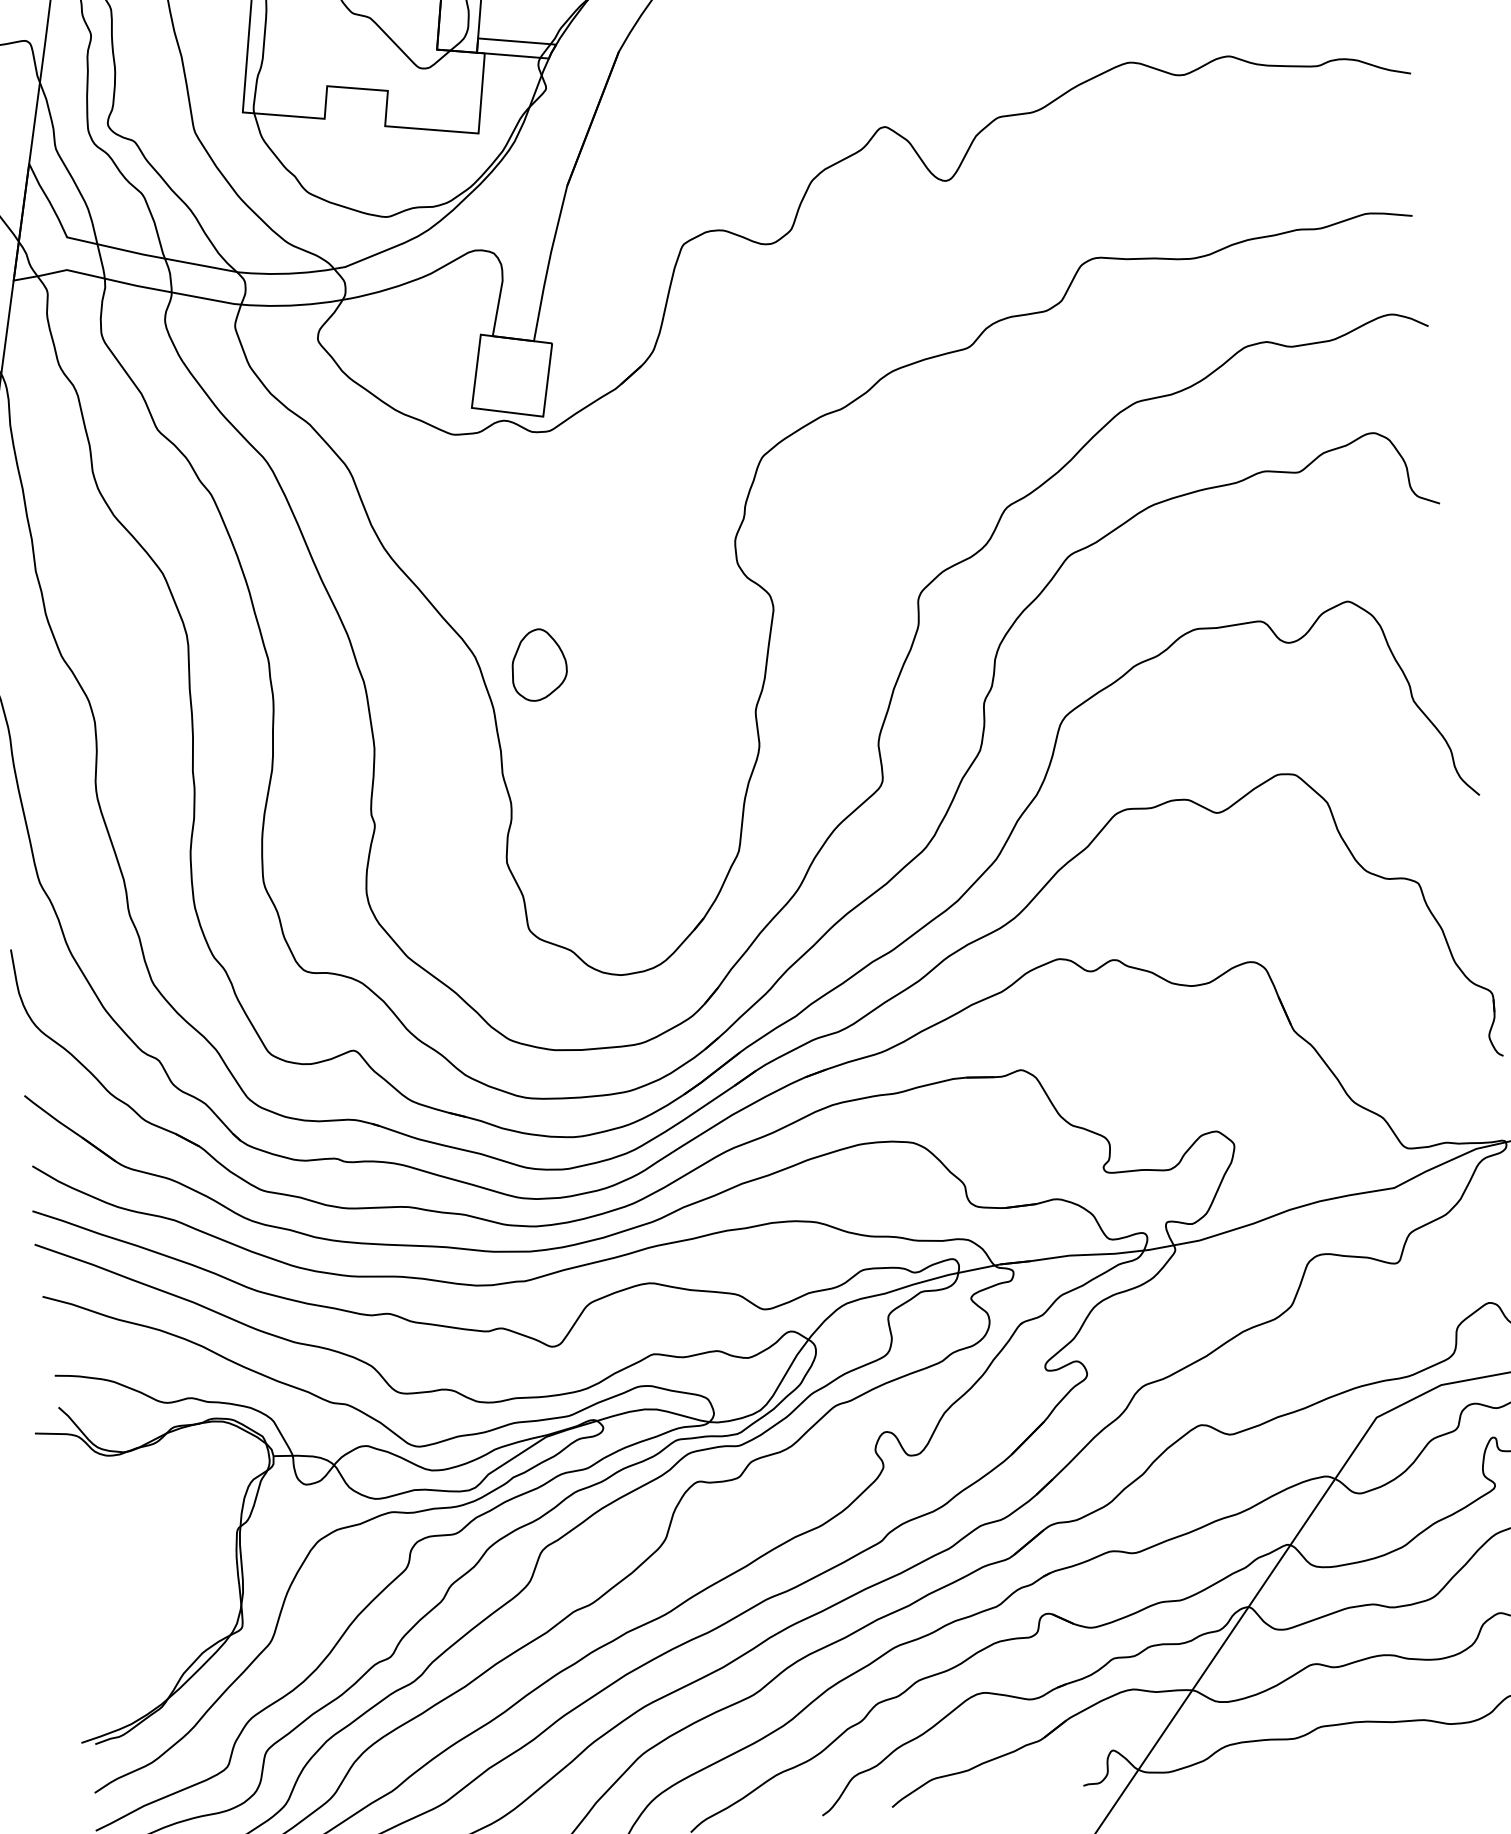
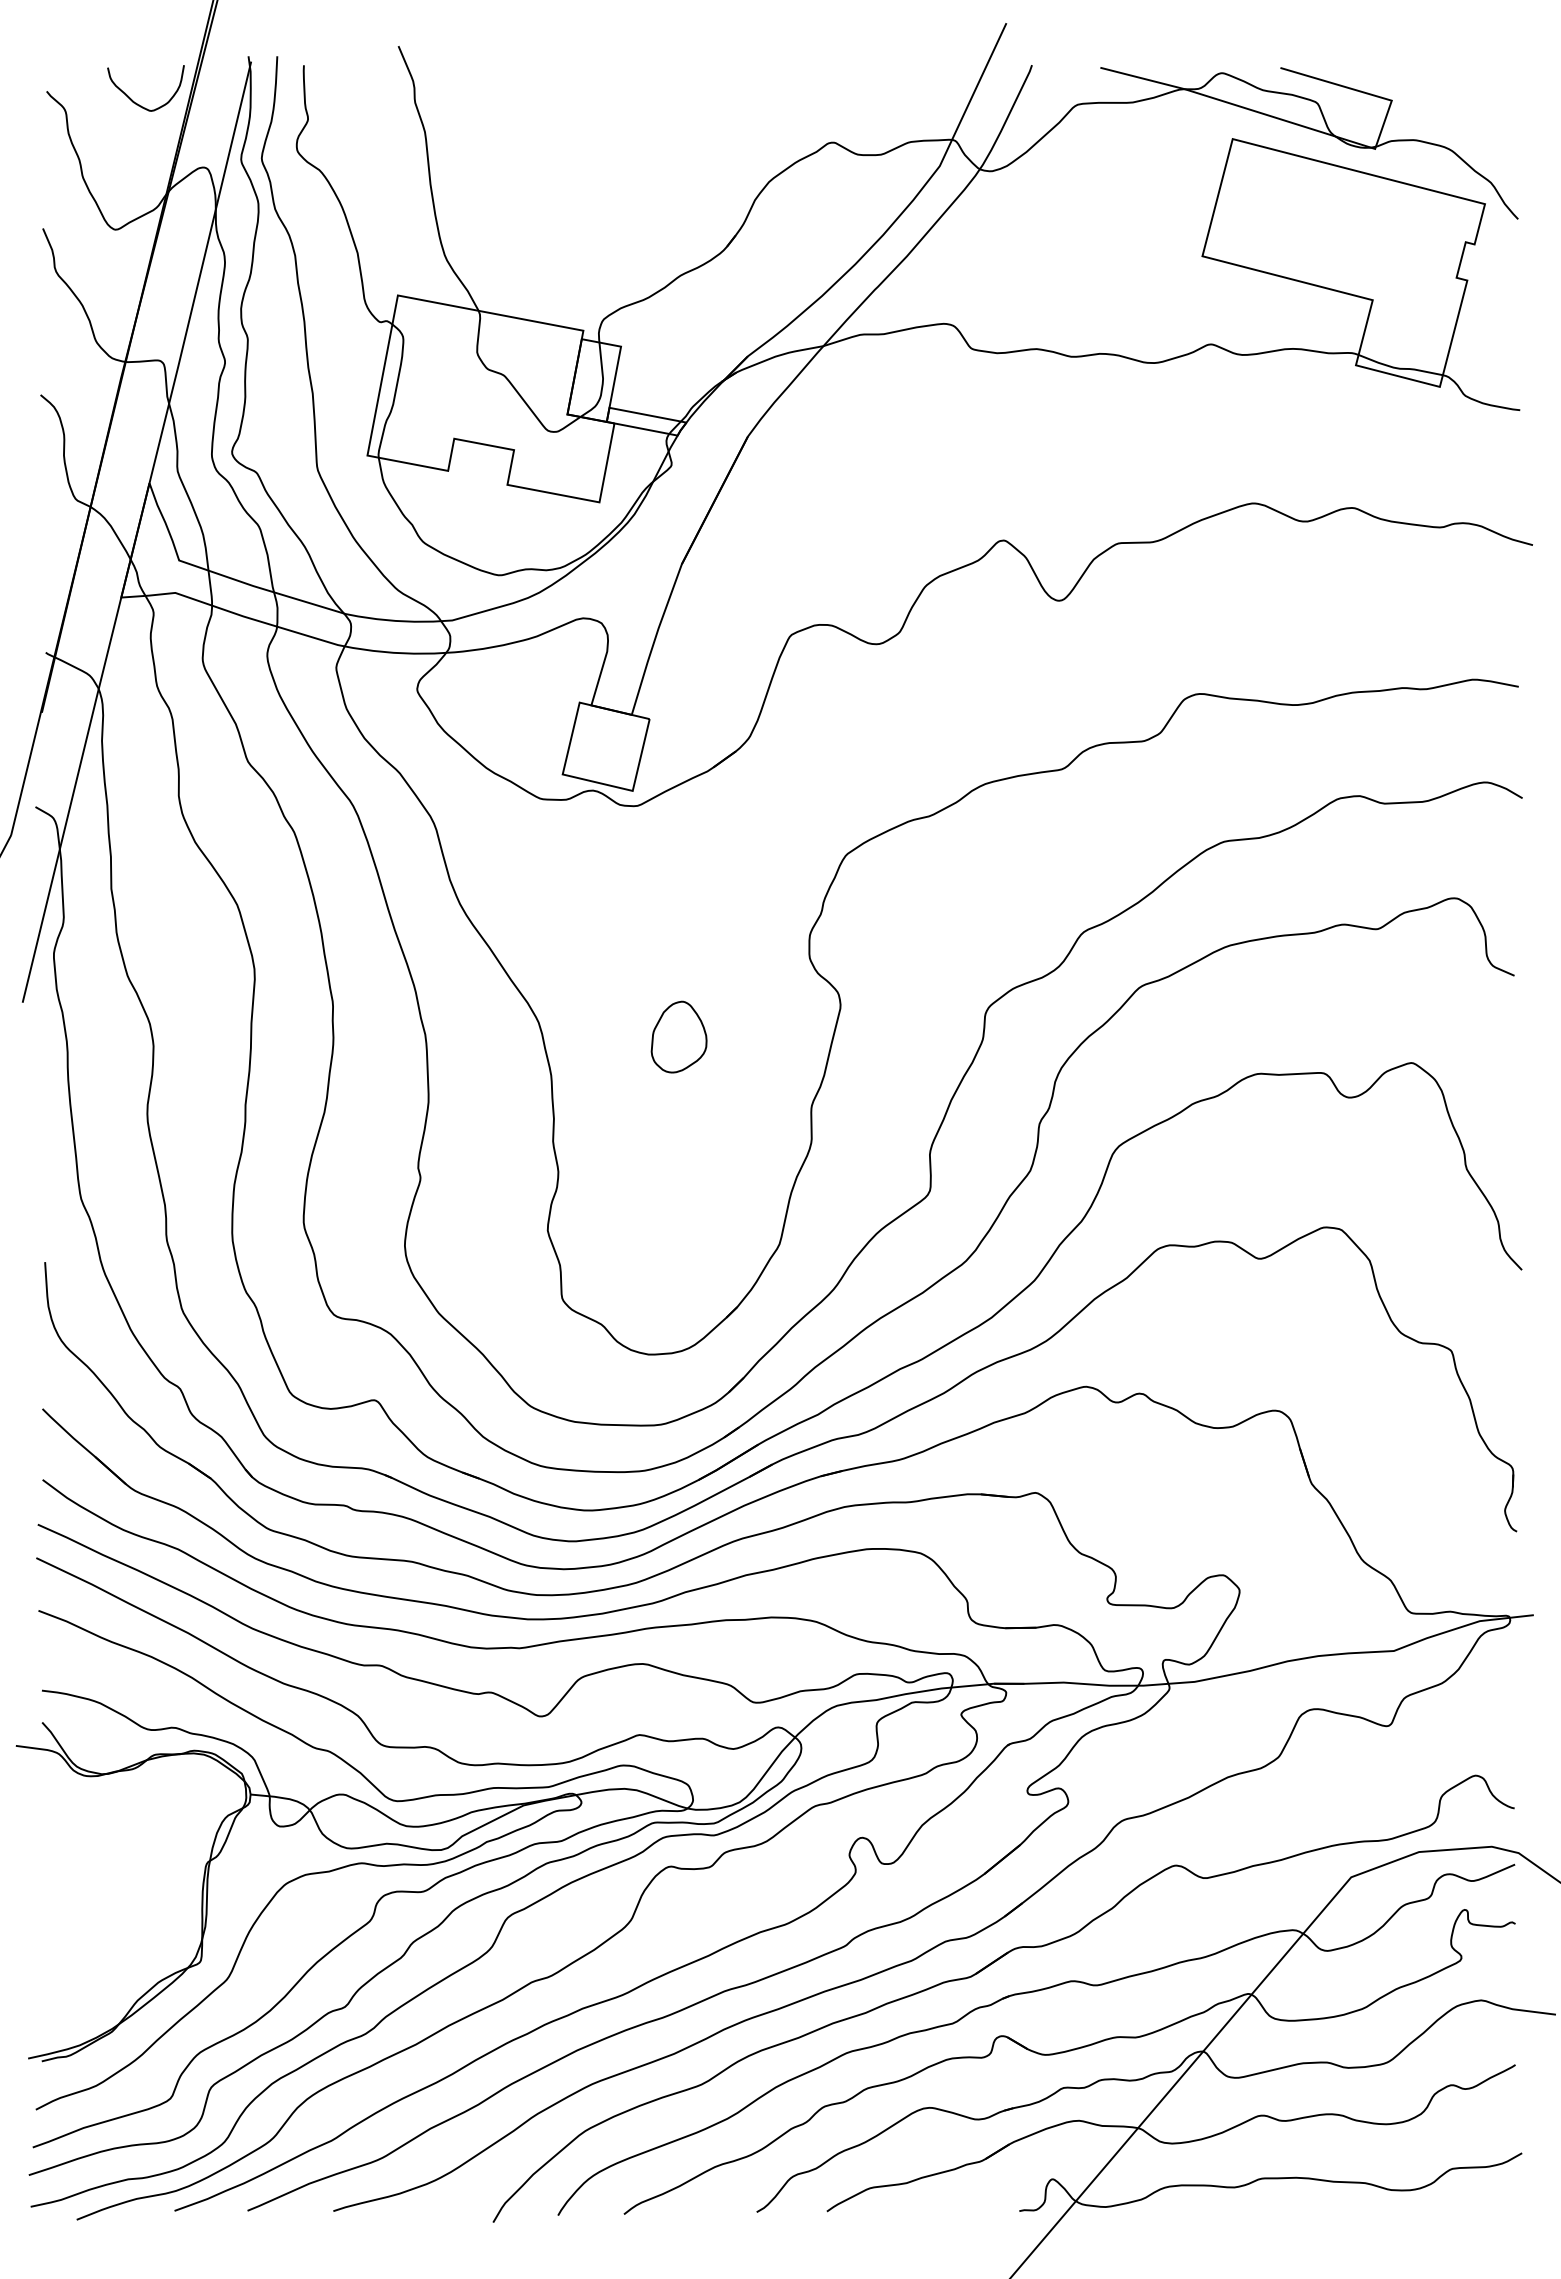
part: (538, 664) -> (678, 1036), moved

